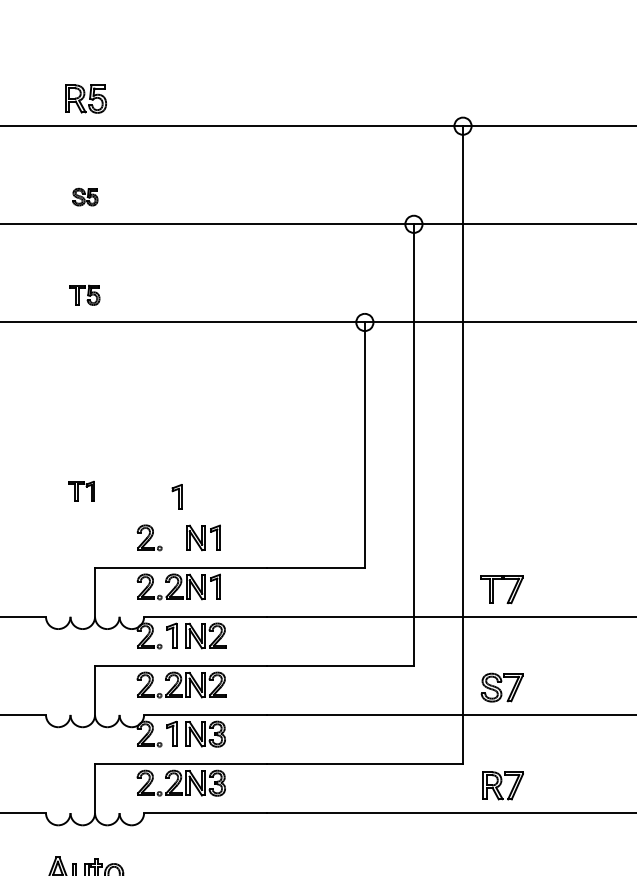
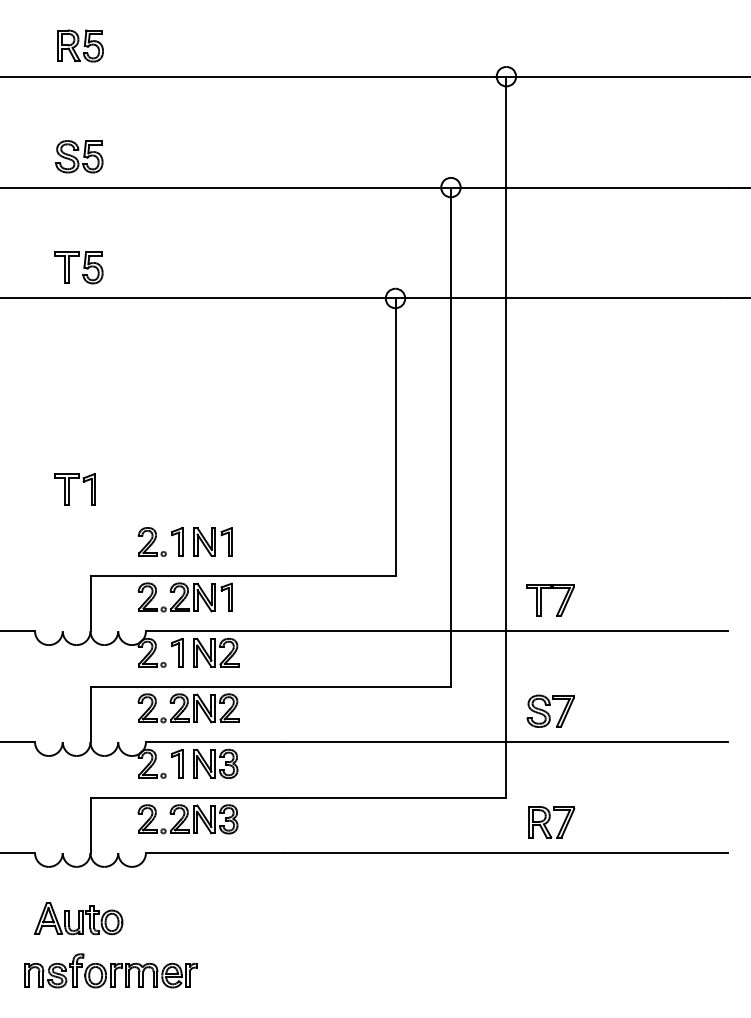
part: (85, 196) -> (79, 156), size x1.67
part: (84, 295) -> (78, 267), size x1.43
part: (80, 491) -> (74, 489), size x1.43
part: (177, 496) -> (177, 541), moved

